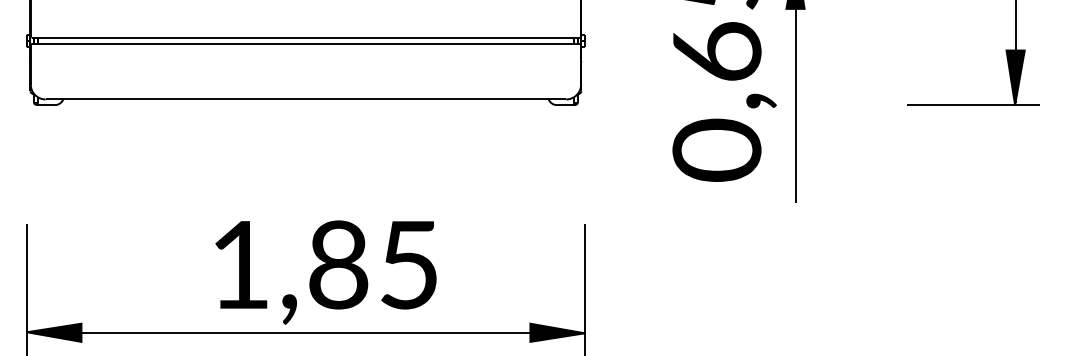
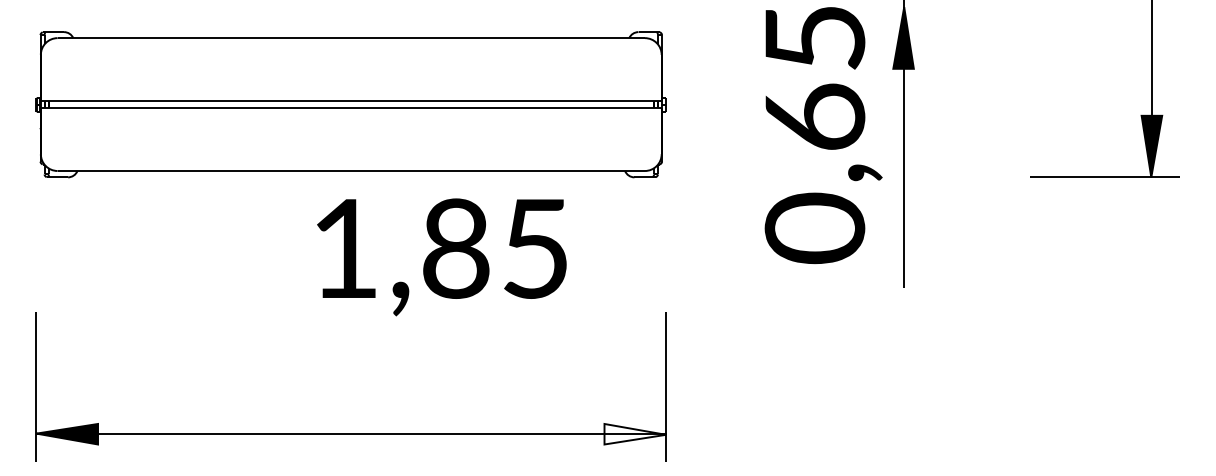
text: (325, 272) -> (441, 257), moved
fill: (557, 332) -> (635, 433), removed

